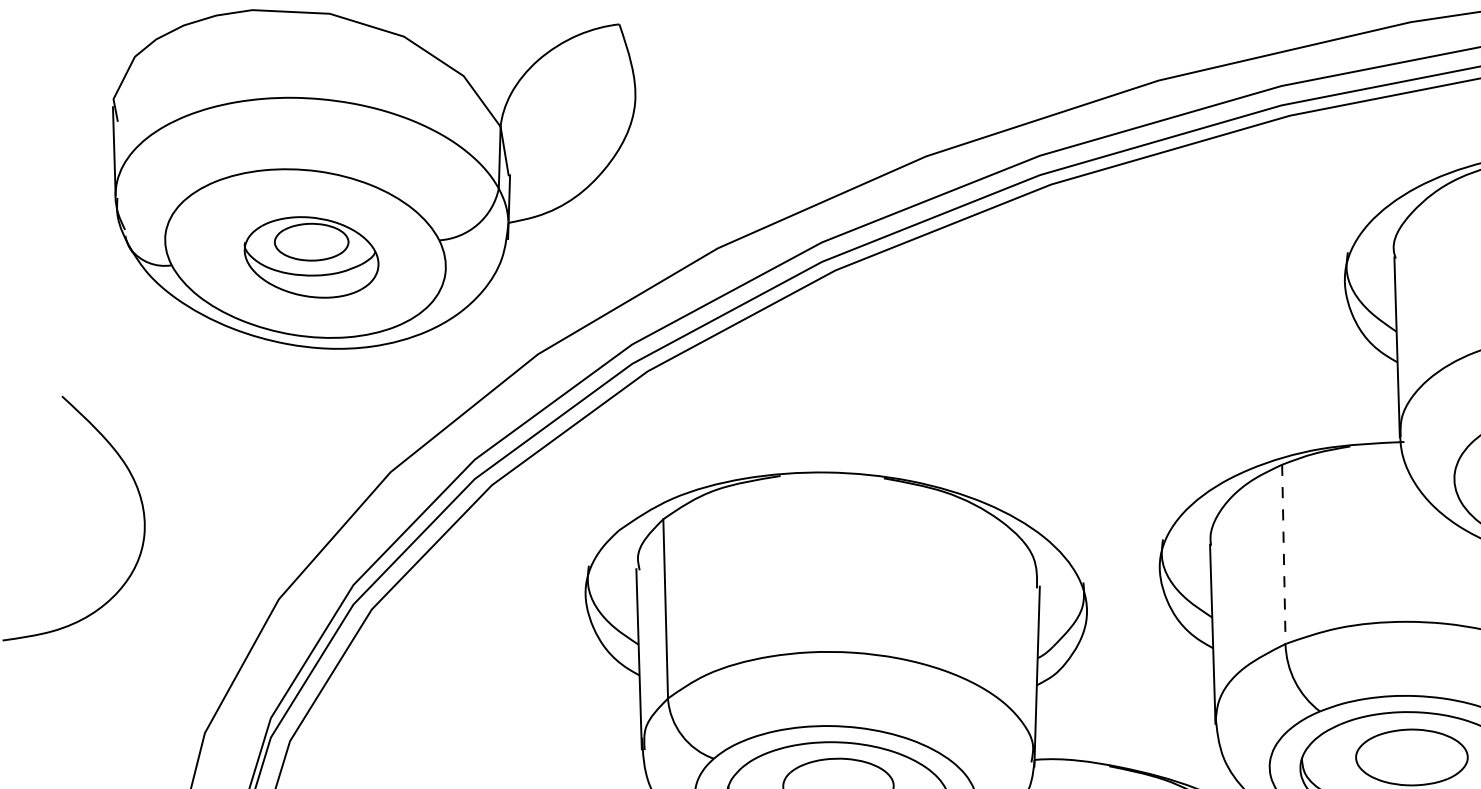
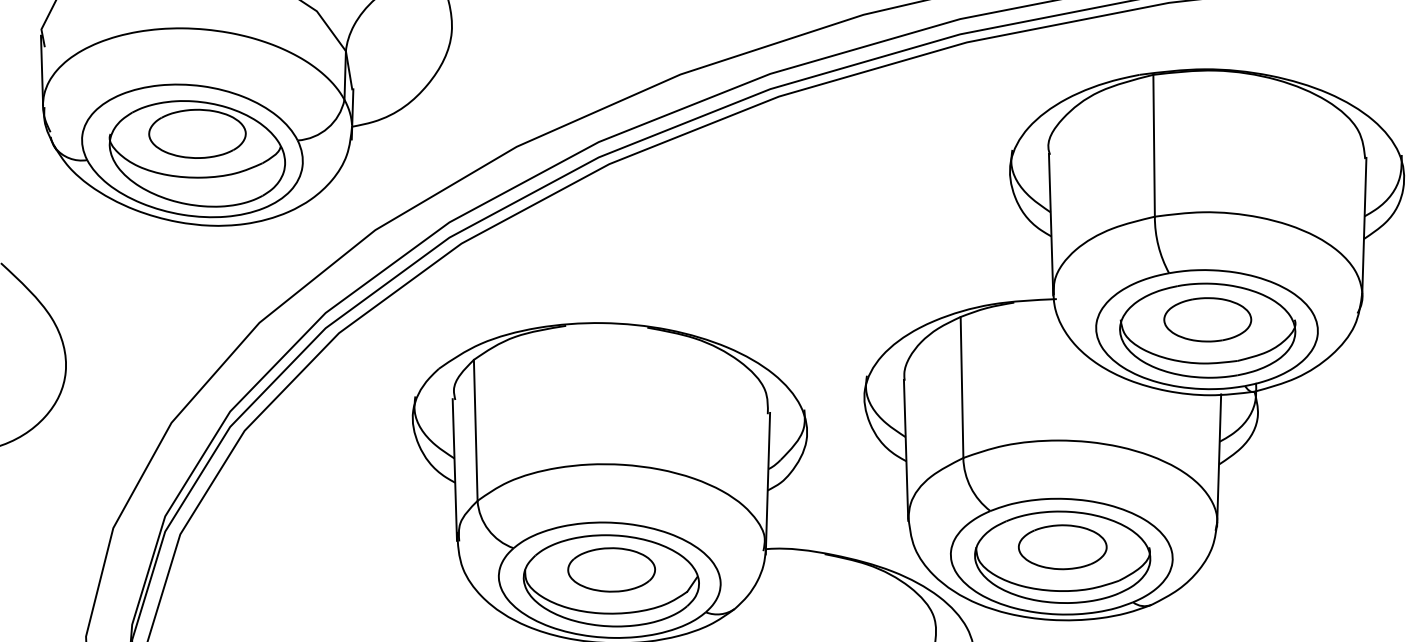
part: (310, 256) -> (196, 153), size x1.67
line: (1284, 554) -> (962, 387), dashed -> solid

